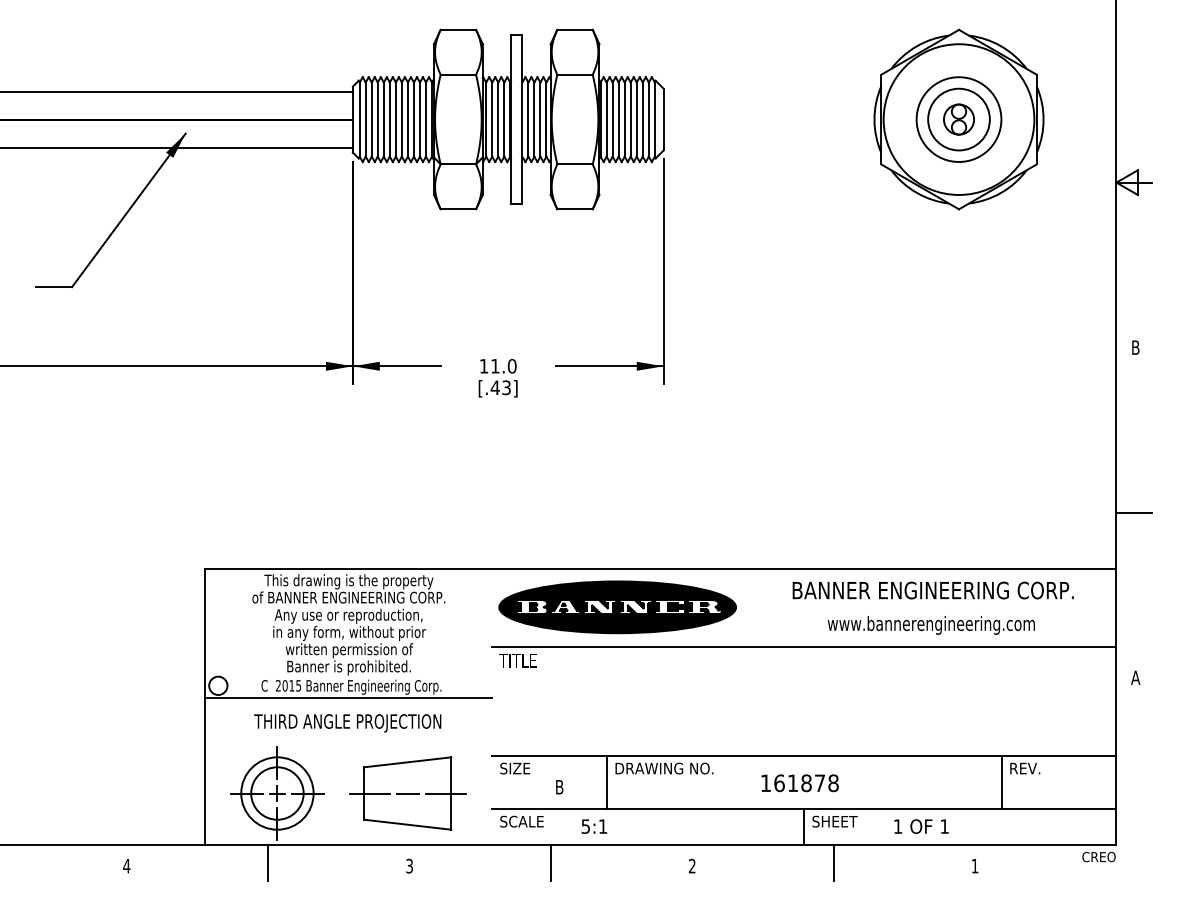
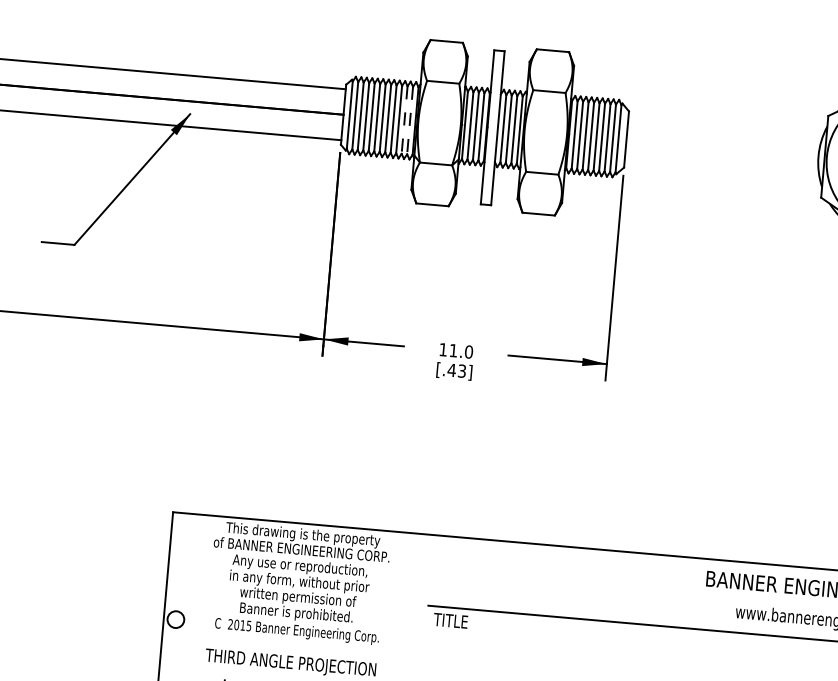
line: (419, 120) -> (404, 120), solid -> dashed
line: (425, 120) -> (409, 121), solid -> dashed
part: (617, 607) -> (545, 580), removed
line: (348, 698) -> (293, 641), removed

